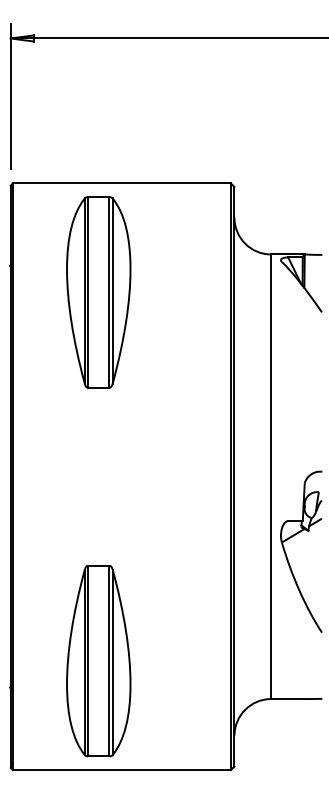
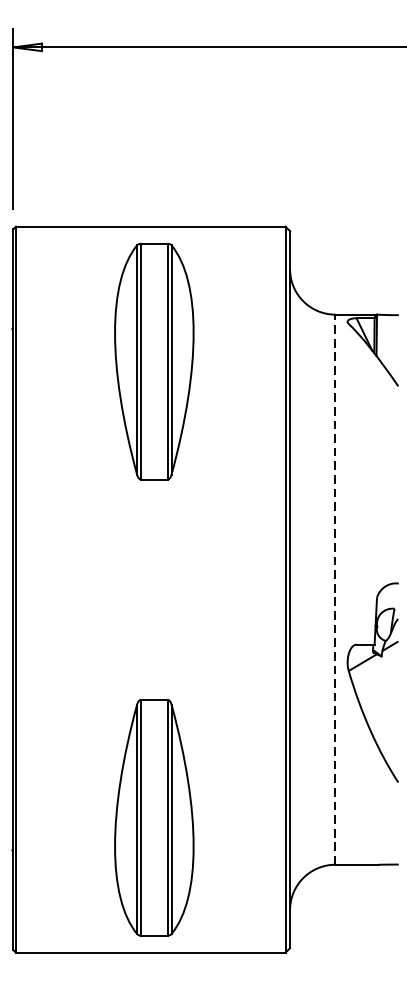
part: (98, 292) -> (154, 361), moved
line: (271, 476) -> (335, 589), solid -> dashed
part: (98, 661) -> (154, 818), moved

